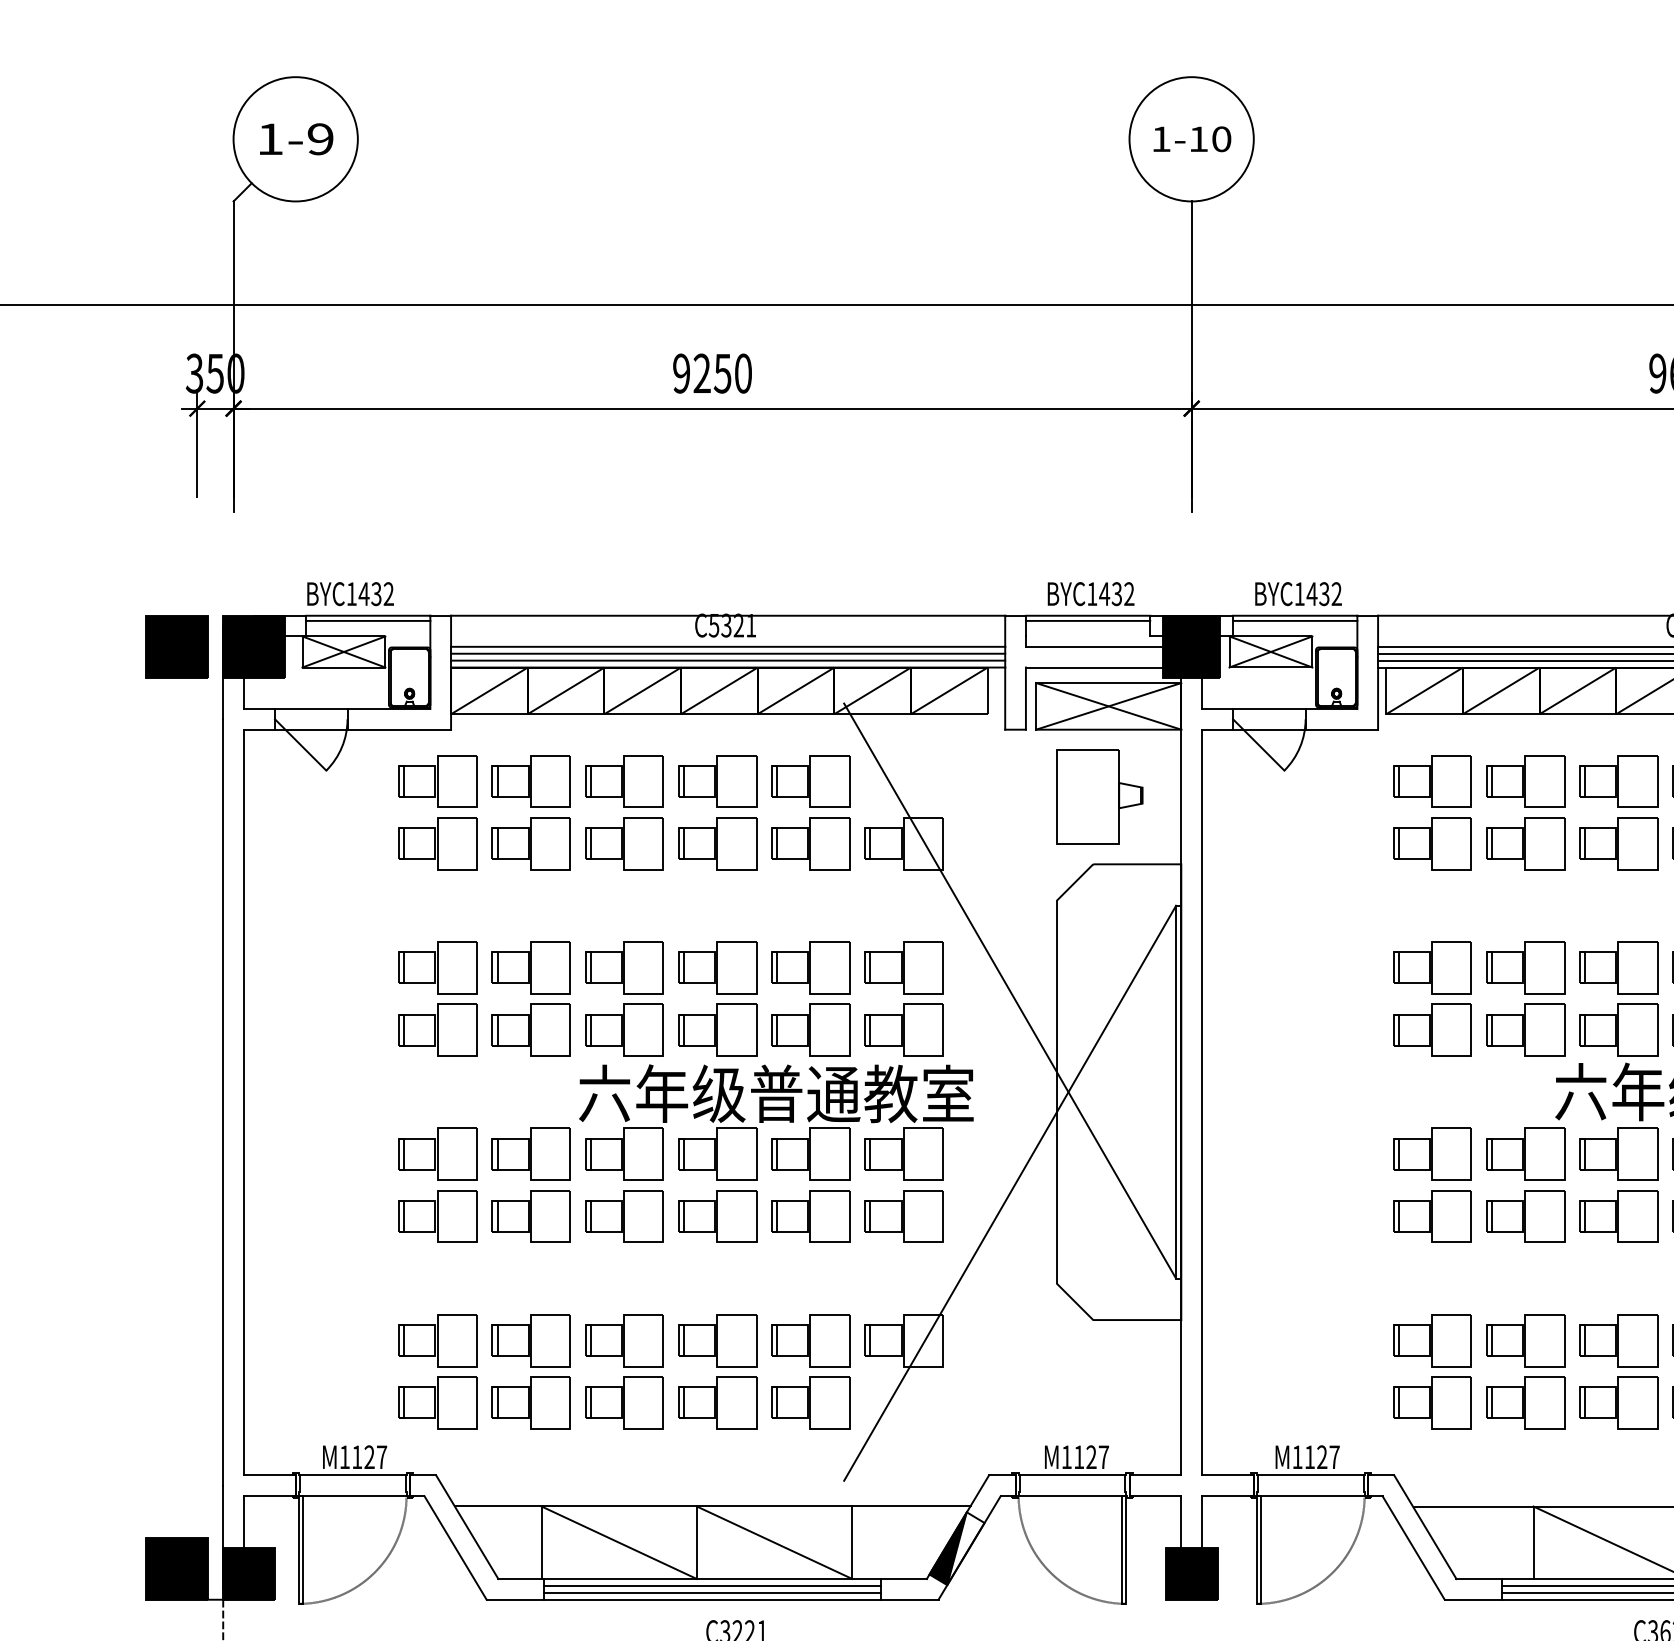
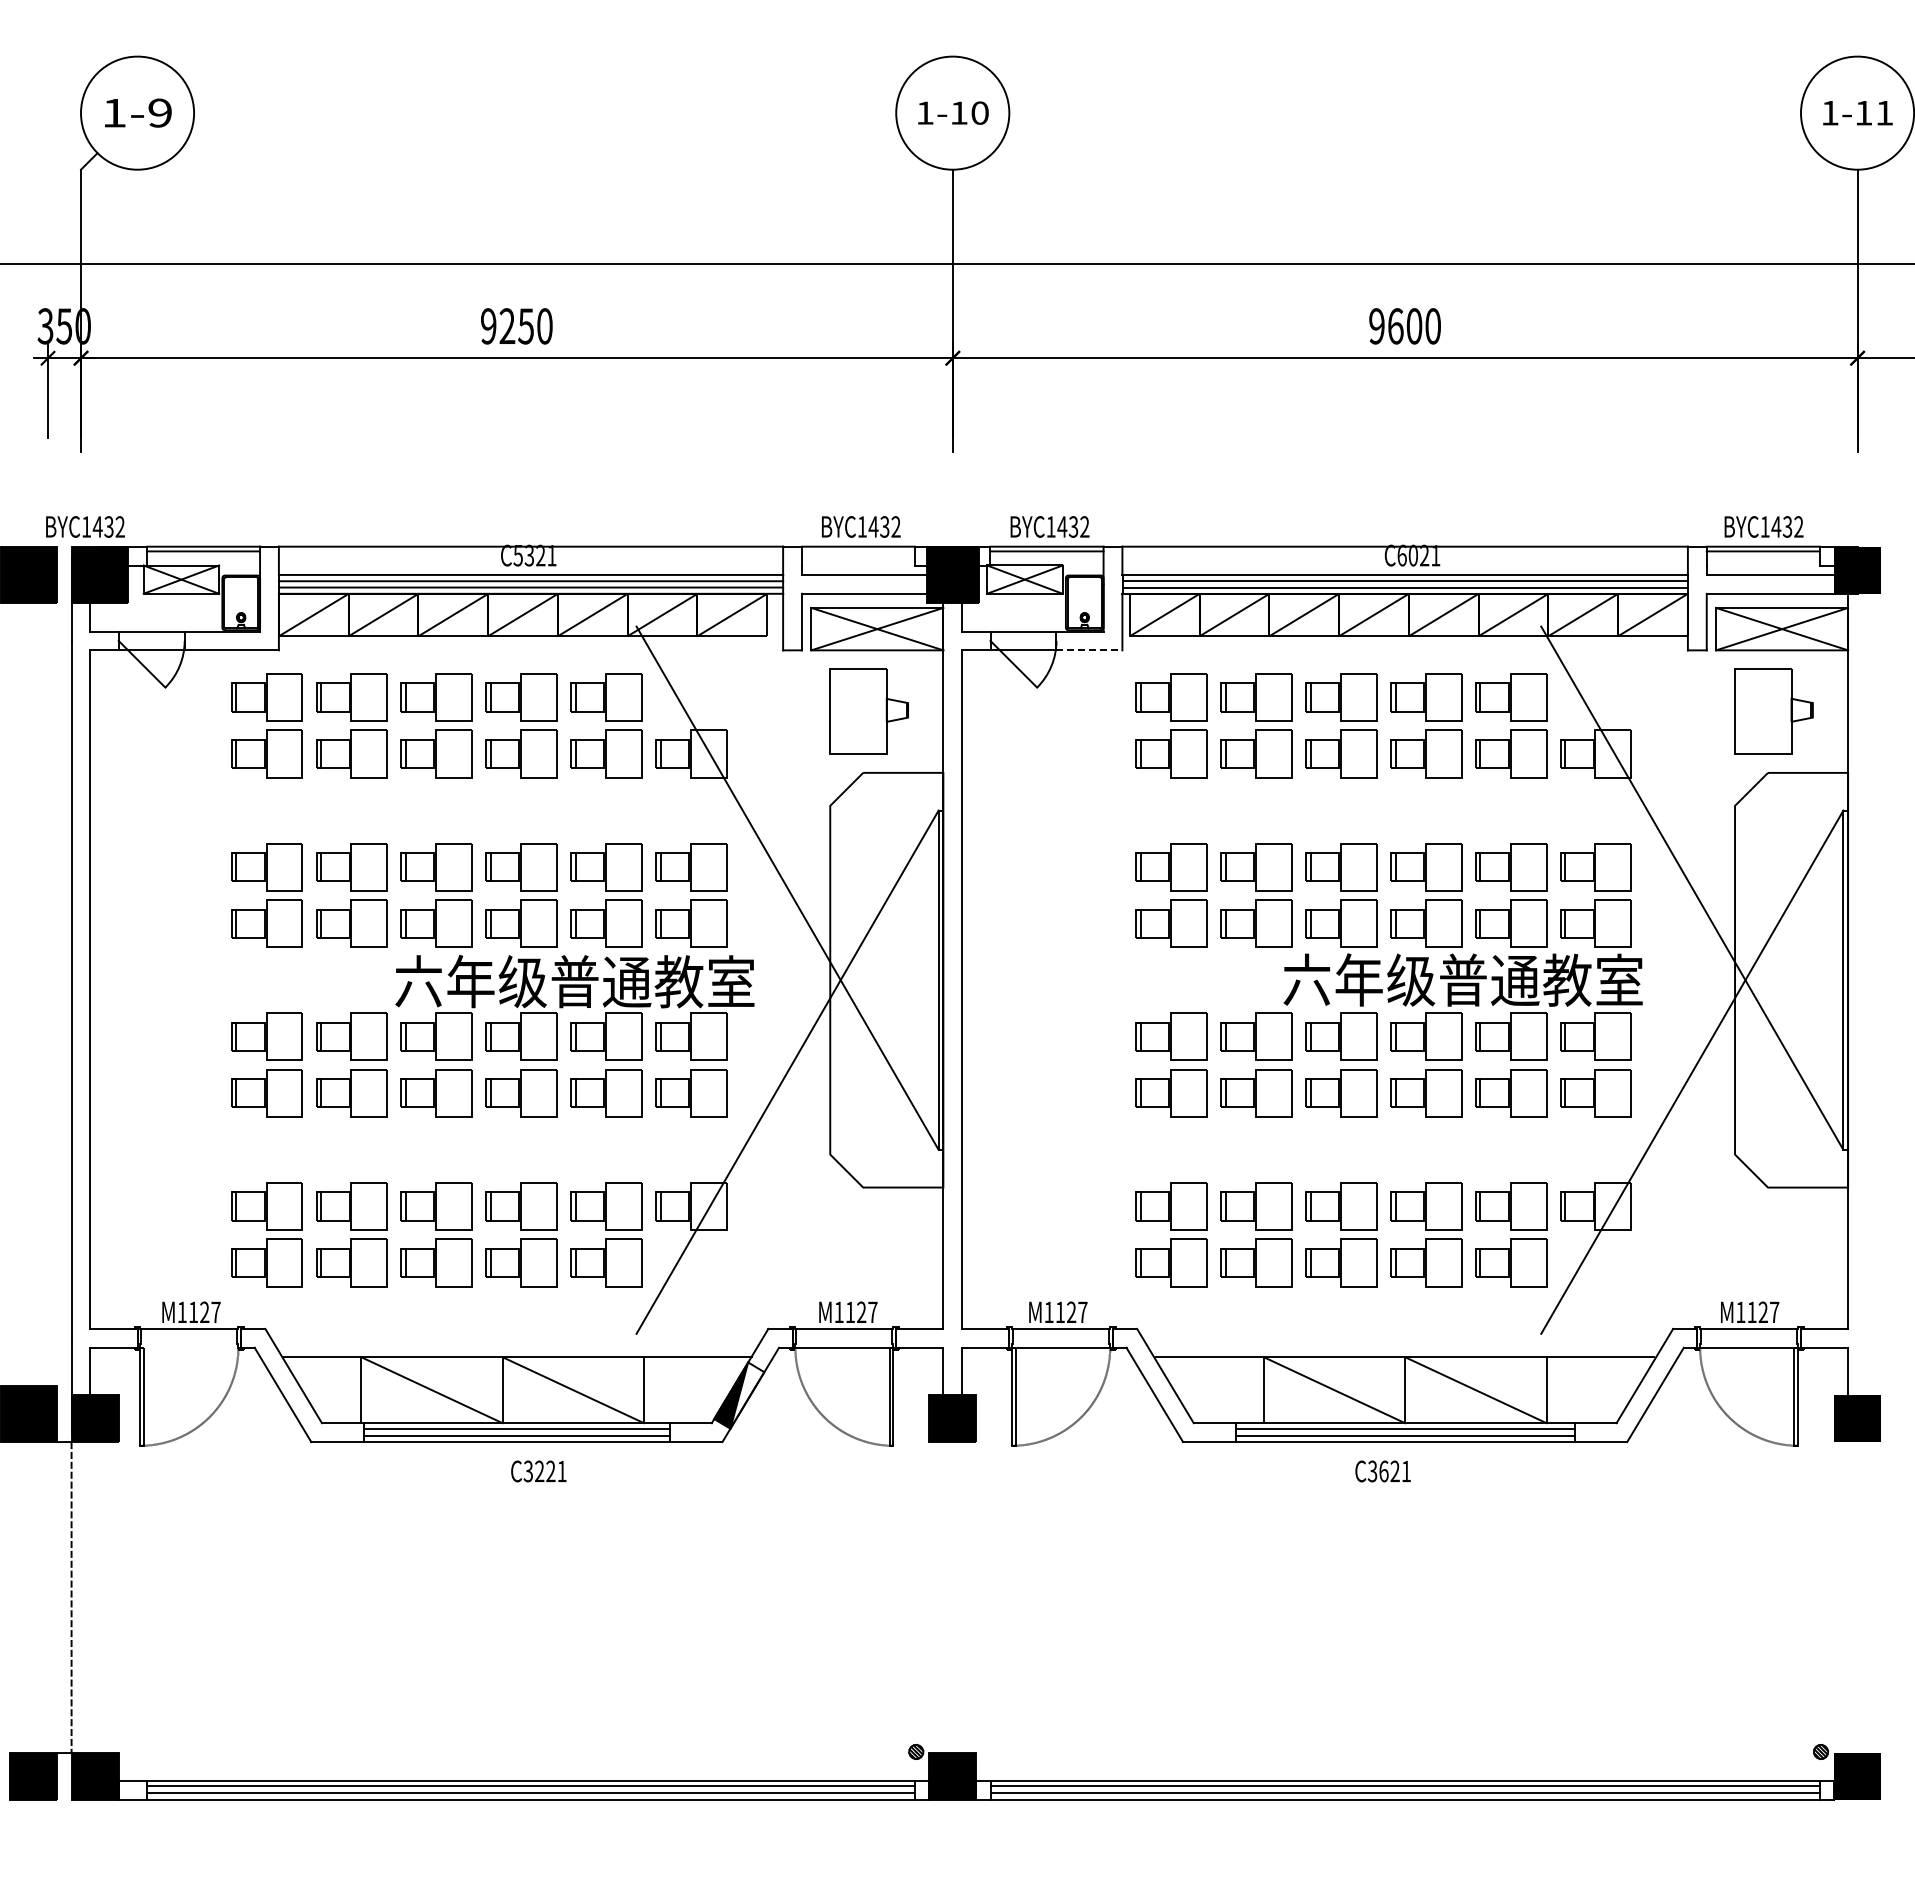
text: (350, 593) -> (85, 526), moved
line: (1088, 621) -> (858, 551), removed
line: (1341, 729) -> (1089, 650), solid -> dashed
line: (352, 1495) -> (189, 1347), removed

